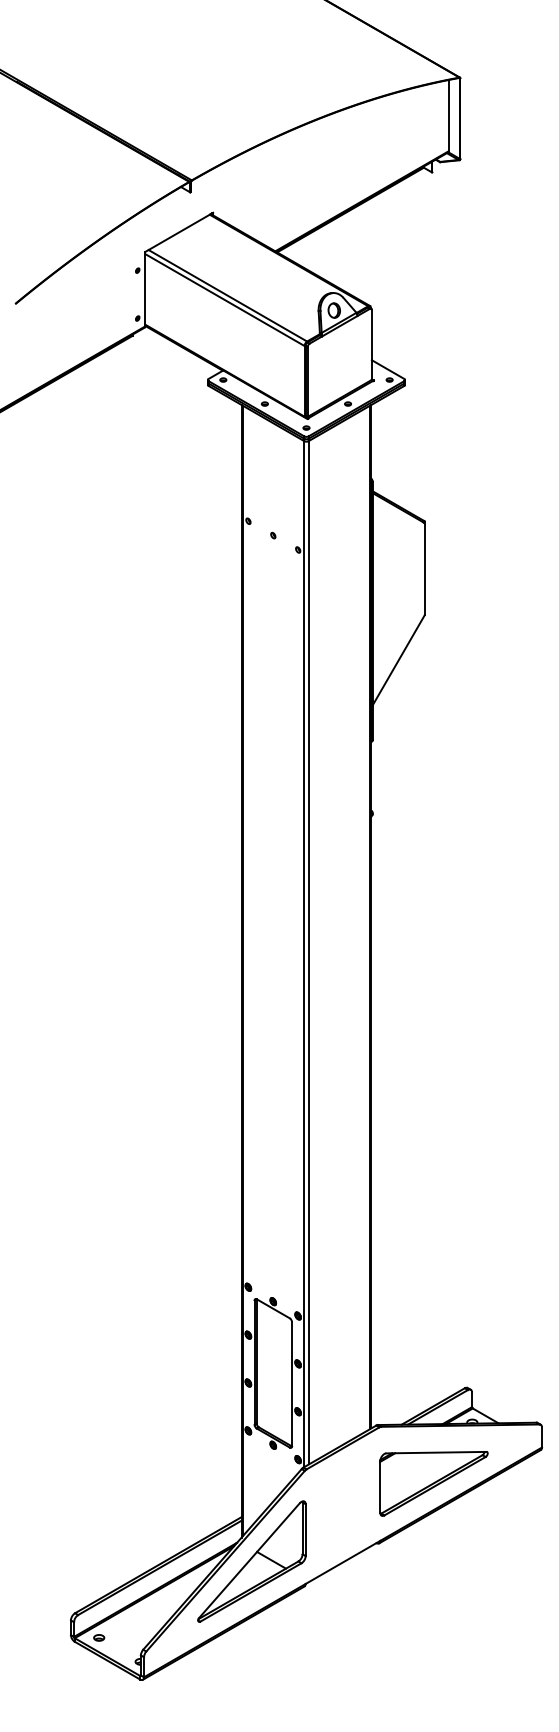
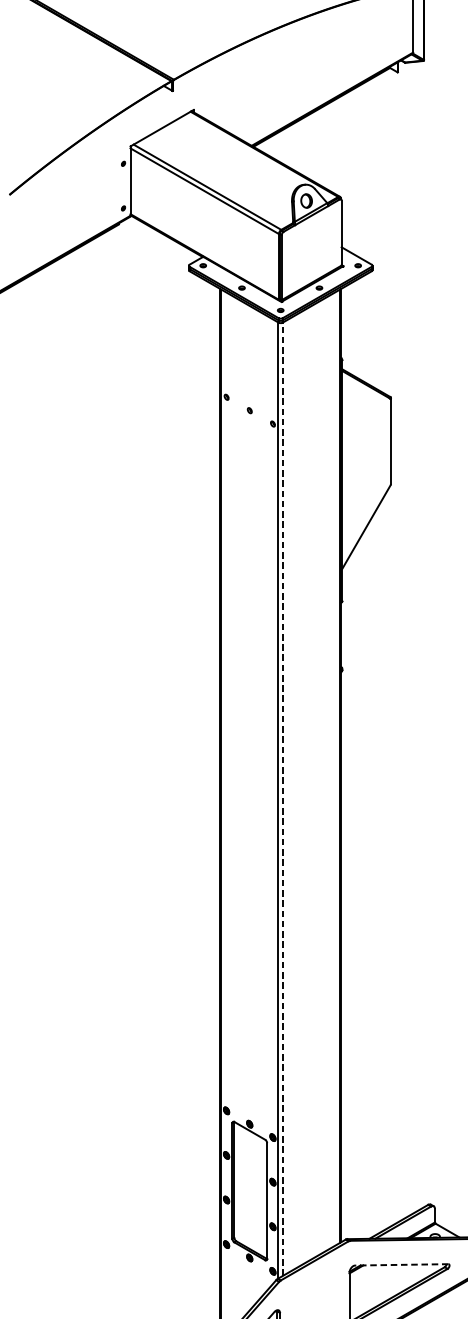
line: (309, 952) -> (283, 798), solid -> dashed
line: (435, 1452) -> (400, 1264), solid -> dashed

